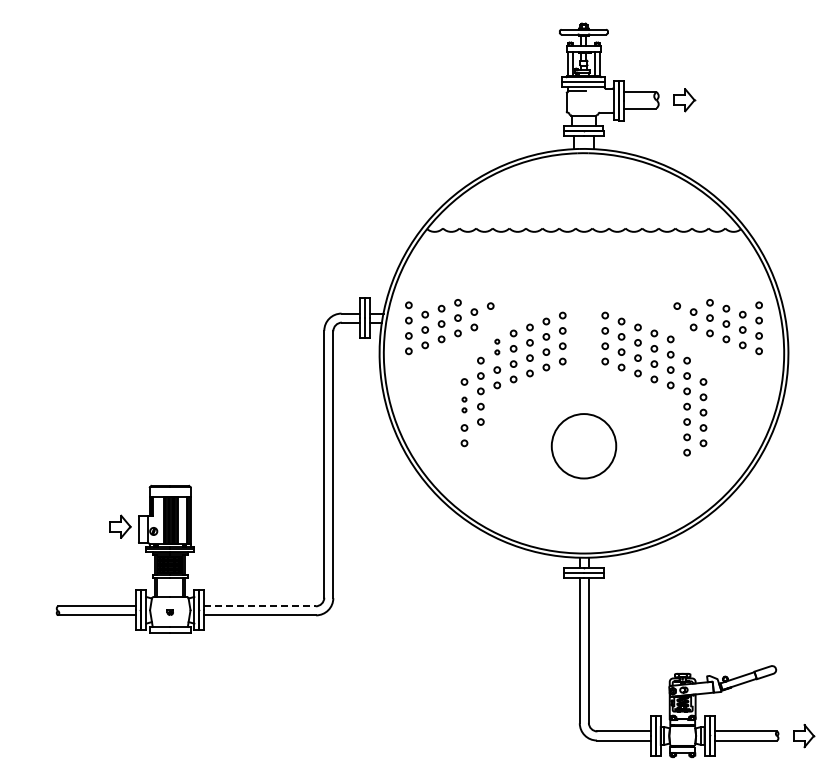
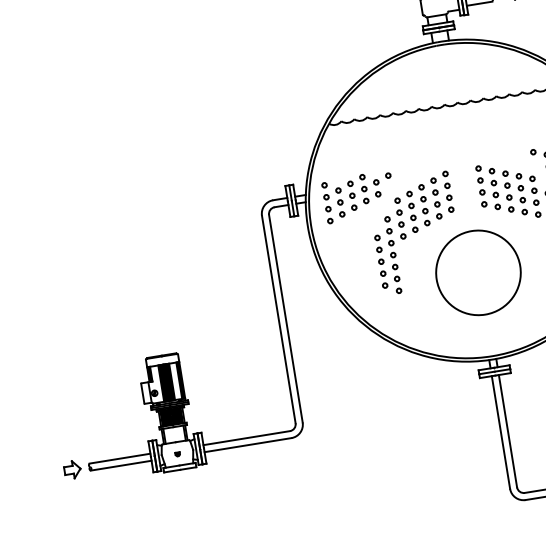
part: (497, 346) -> (398, 206), size x1.43
part: (464, 404) -> (380, 255), size x1.43
part: (480, 444) -> (397, 284), added
circle: (583, 445) -> (477, 272), size x1.67
part: (120, 526) -> (72, 469), moved
line: (260, 606) -> (247, 438), dashed -> solid

